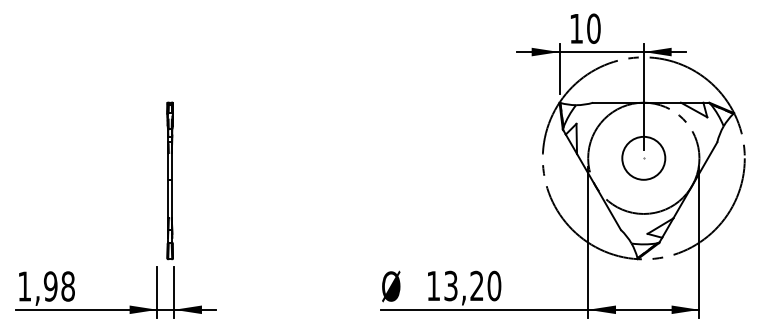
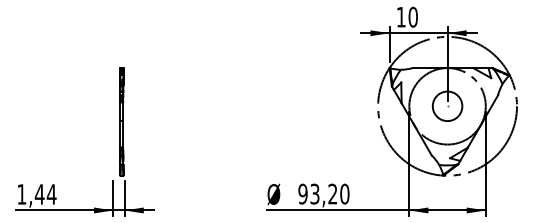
text: (432, 285) -> (302, 193), 13,20 -> 93,20
text: (59, 286) -> (45, 194), 1,98 -> 1,44

